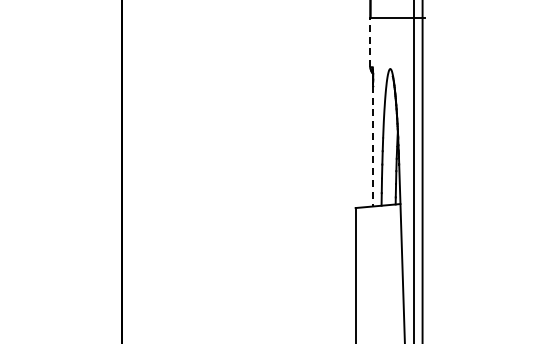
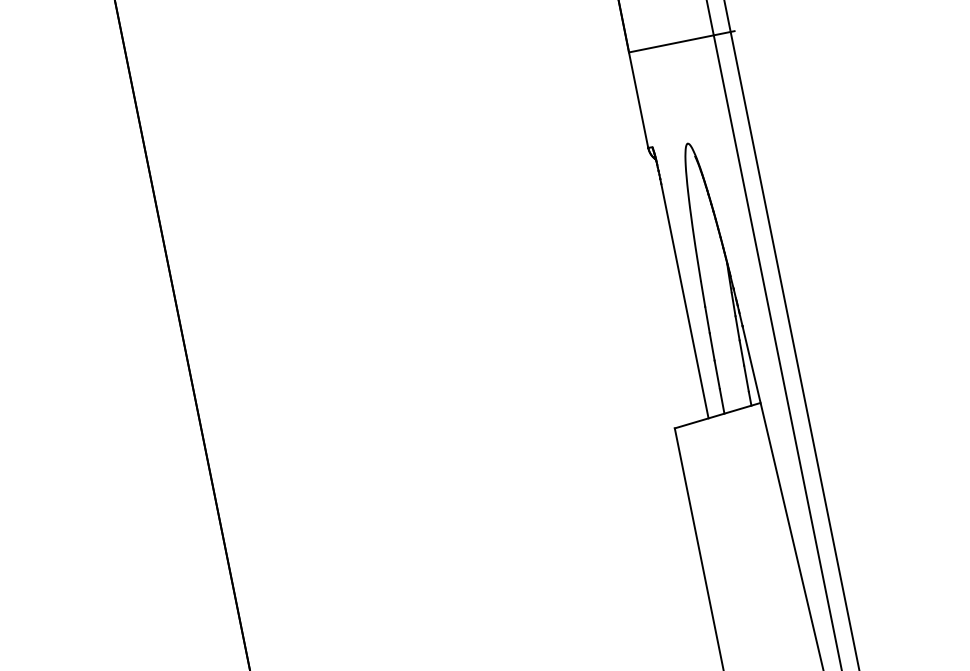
line: (370, 42) -> (638, 99), dashed -> solid
line: (373, 146) -> (685, 301), dashed -> solid

